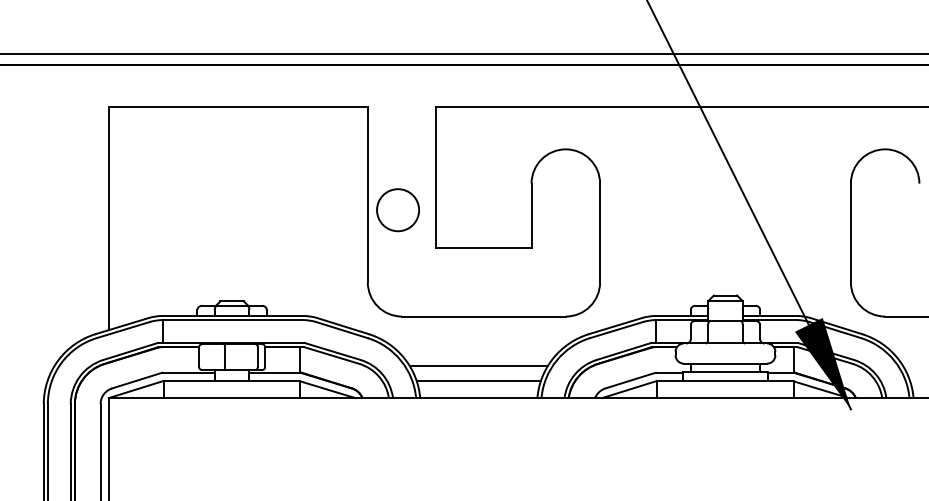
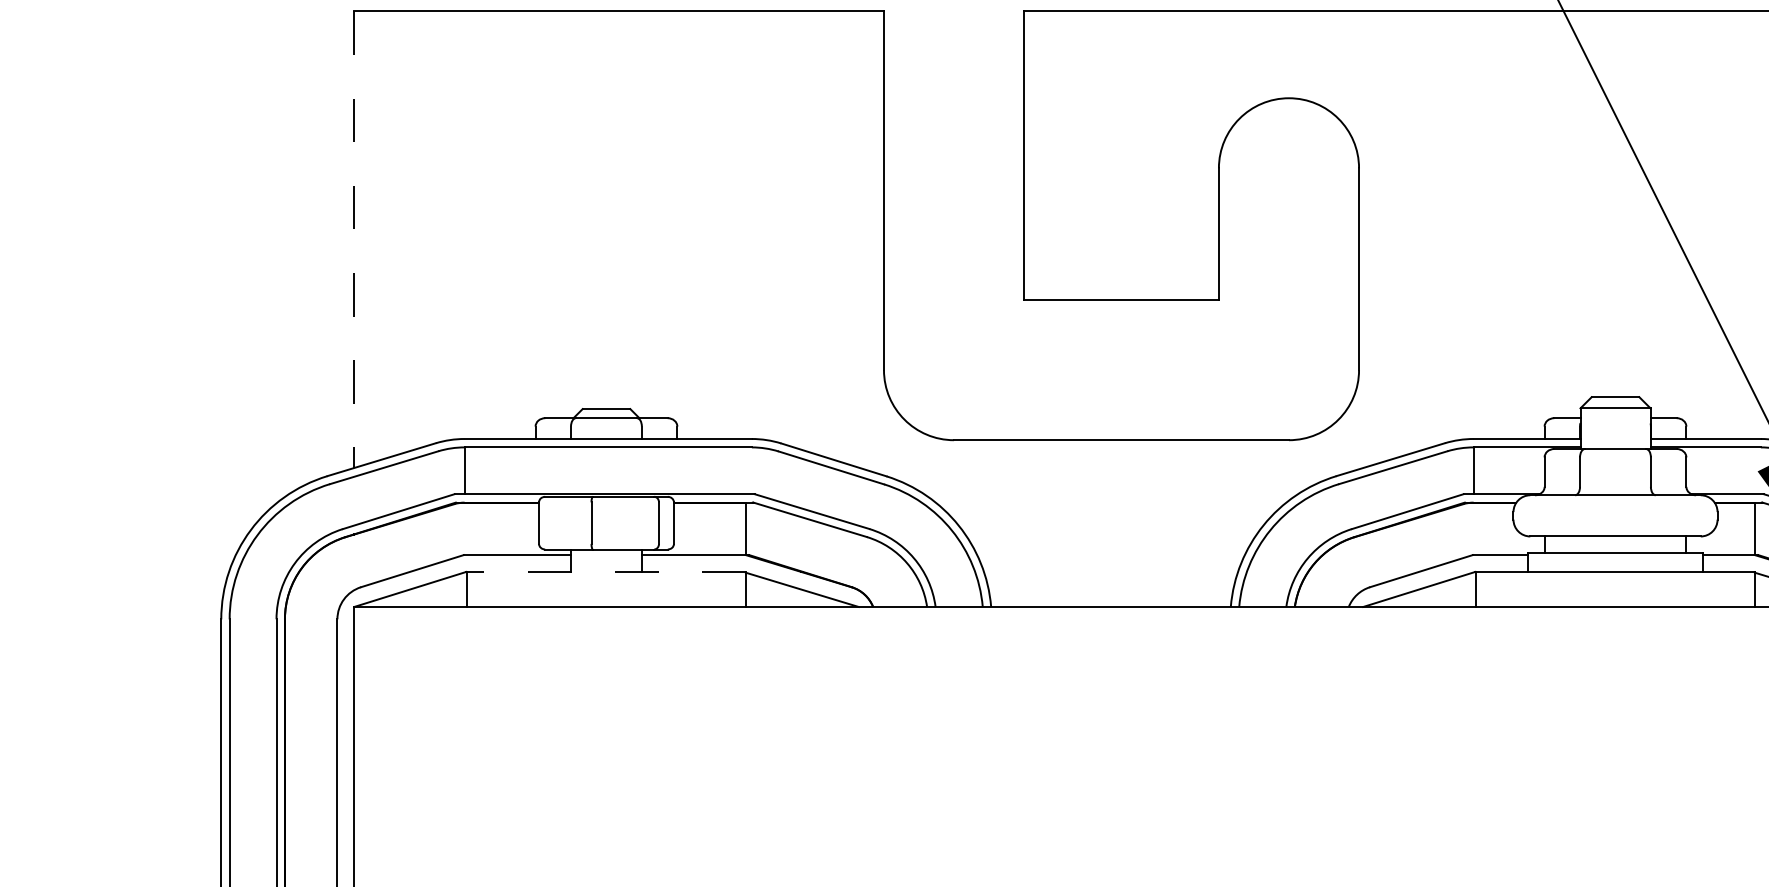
circle: (397, 210) -> (944, 223), removed
line: (108, 218) -> (353, 239), solid -> dashed
line: (478, 365) -> (1110, 540), removed
line: (231, 380) -> (605, 570), solid -> dashed
line: (478, 380) -> (1110, 570), removed

